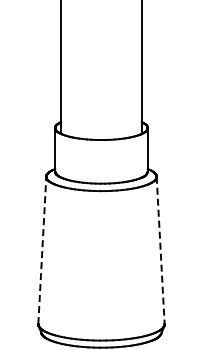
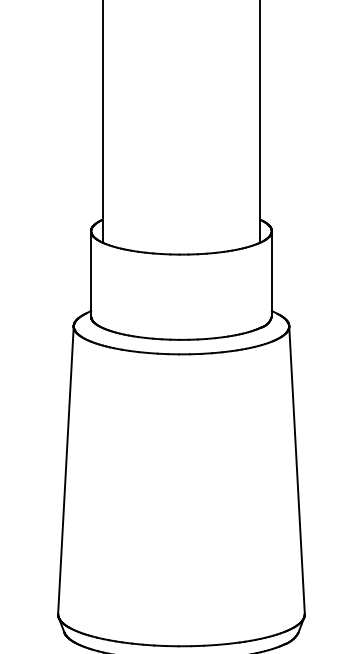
line: (42, 250) -> (66, 470), dashed -> solid
line: (160, 250) -> (296, 470), dashed -> solid

